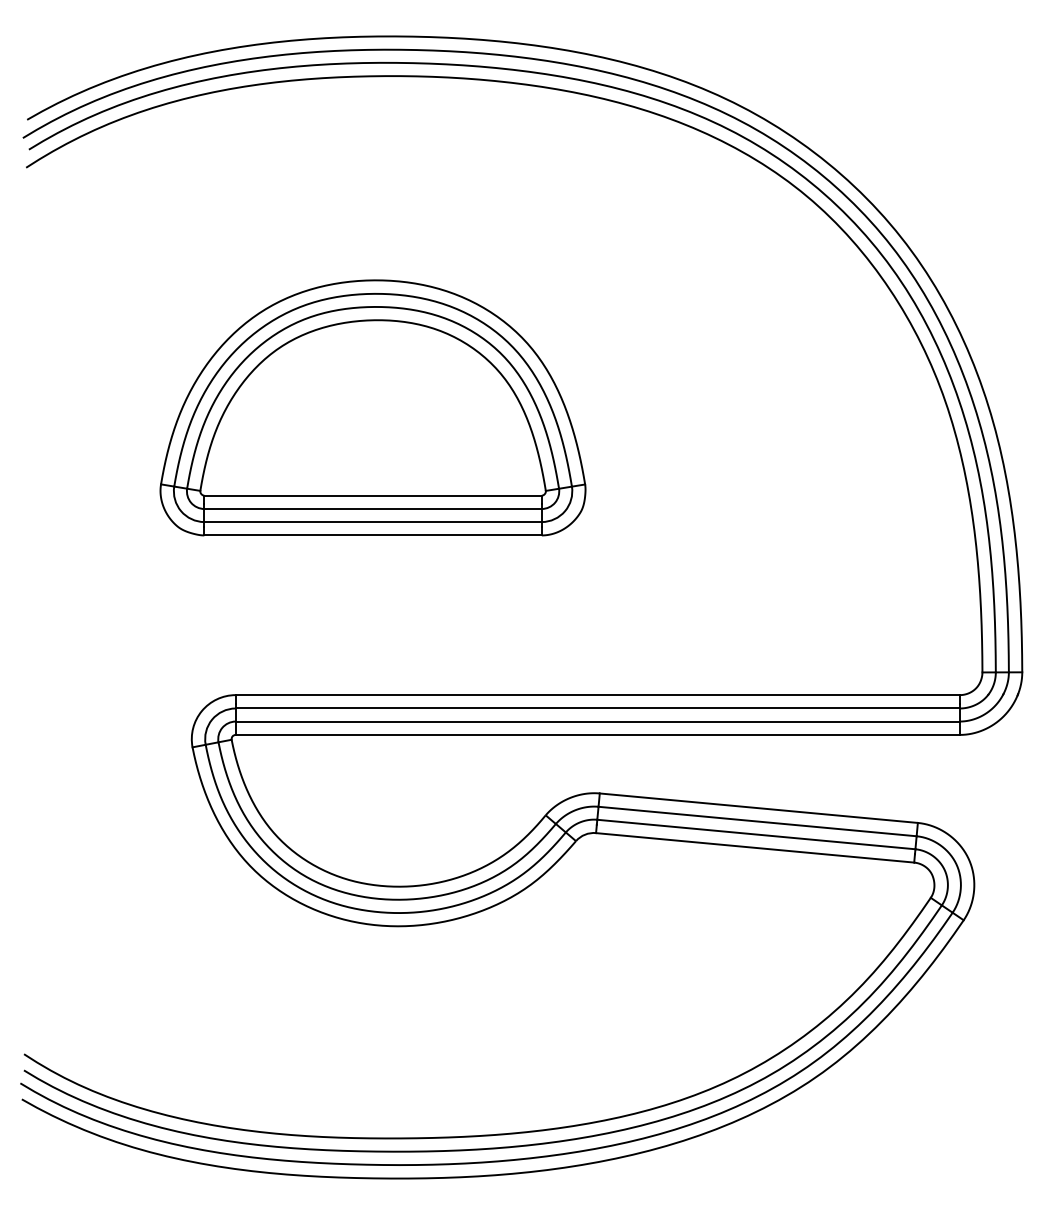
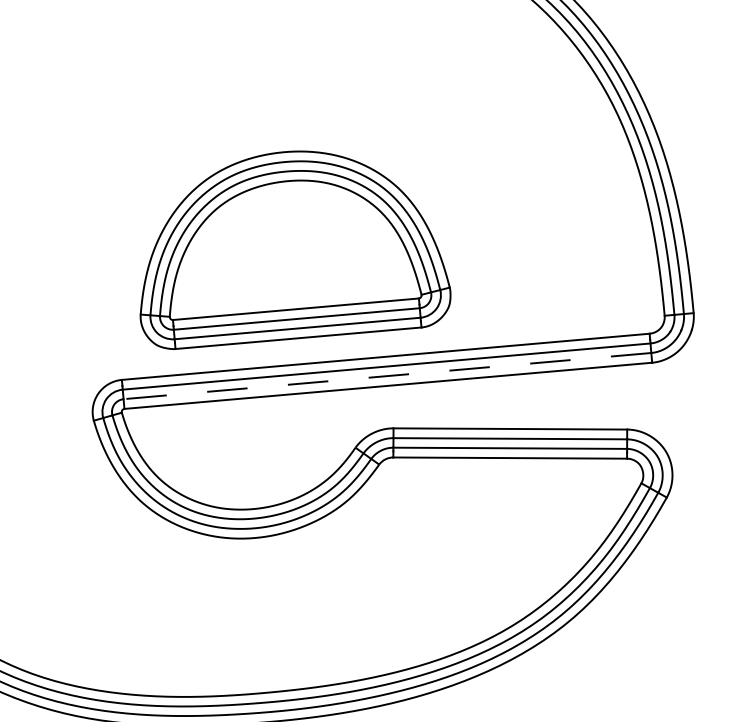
part: (372, 407) -> (289, 245), moved
line: (597, 721) -> (387, 376), solid -> dashed

